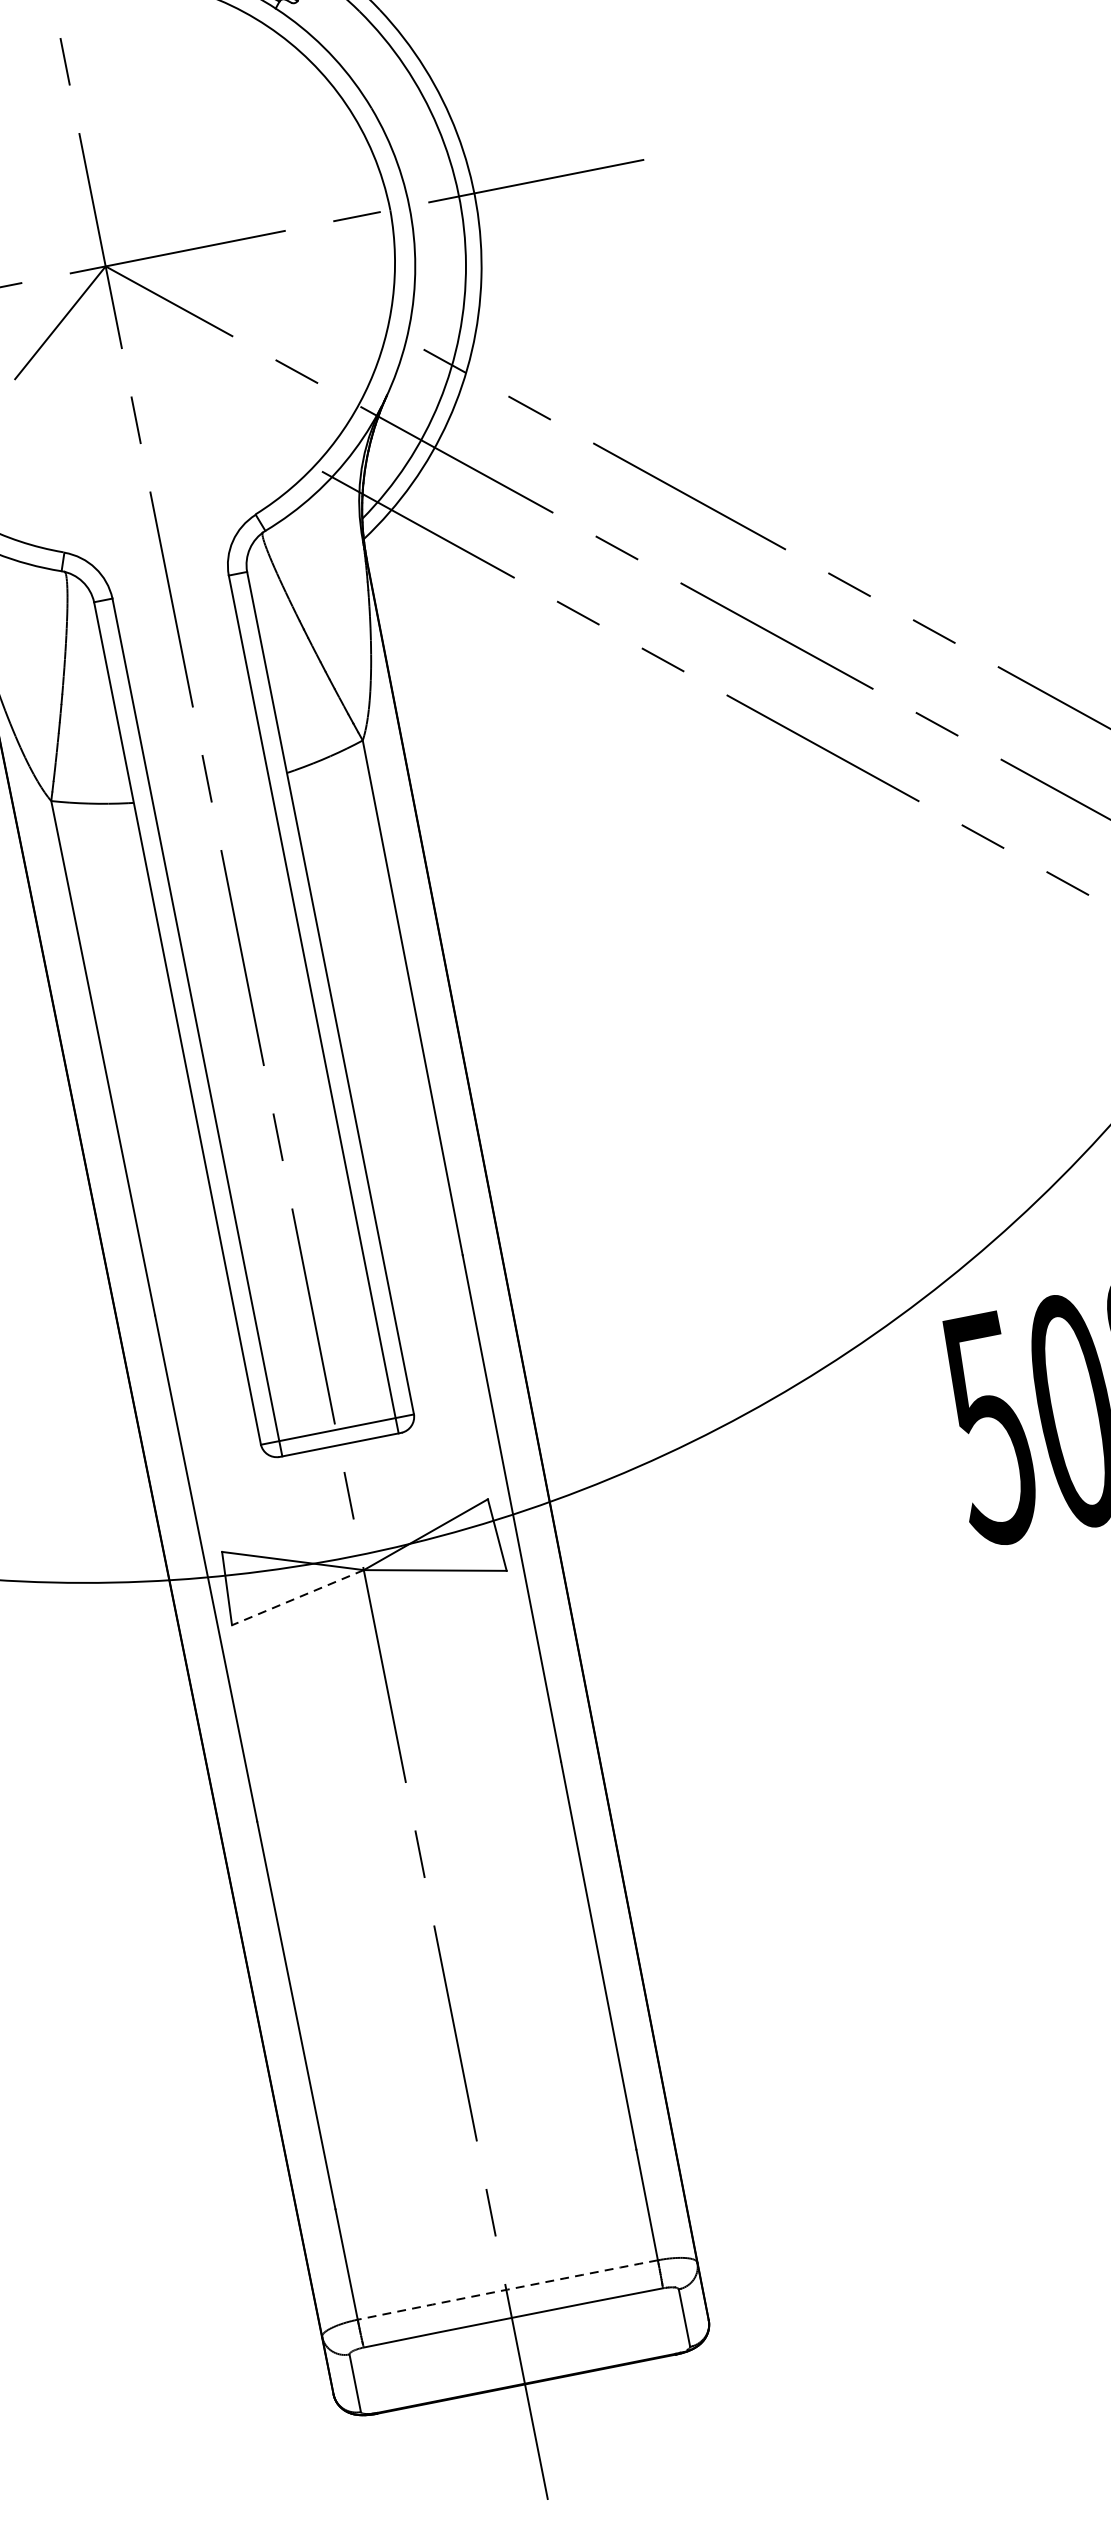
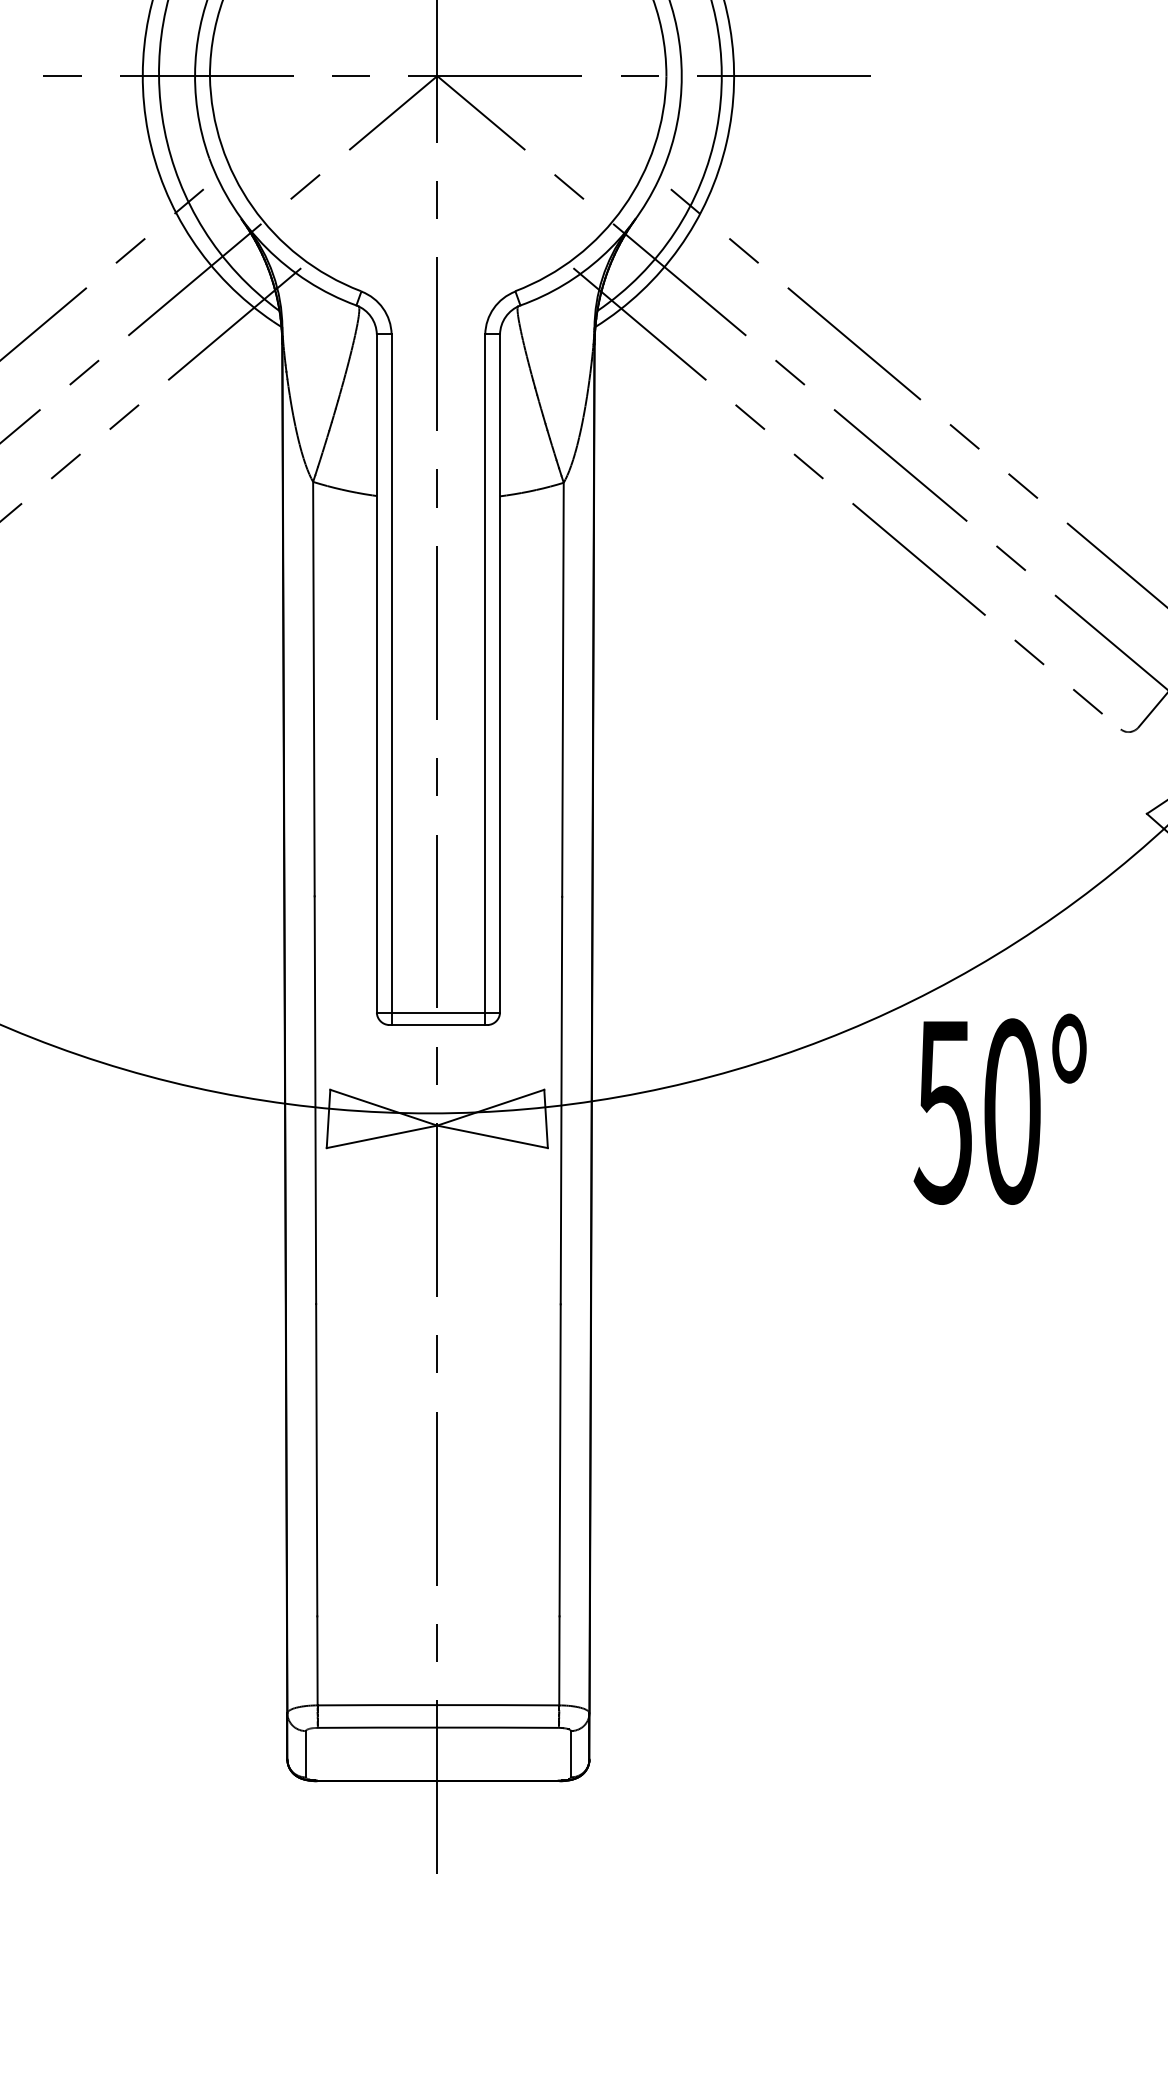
line: (297, 1597) -> (381, 1136), dashed -> solid
arc: (507, 2290) -> (438, 1705), dashed -> solid

